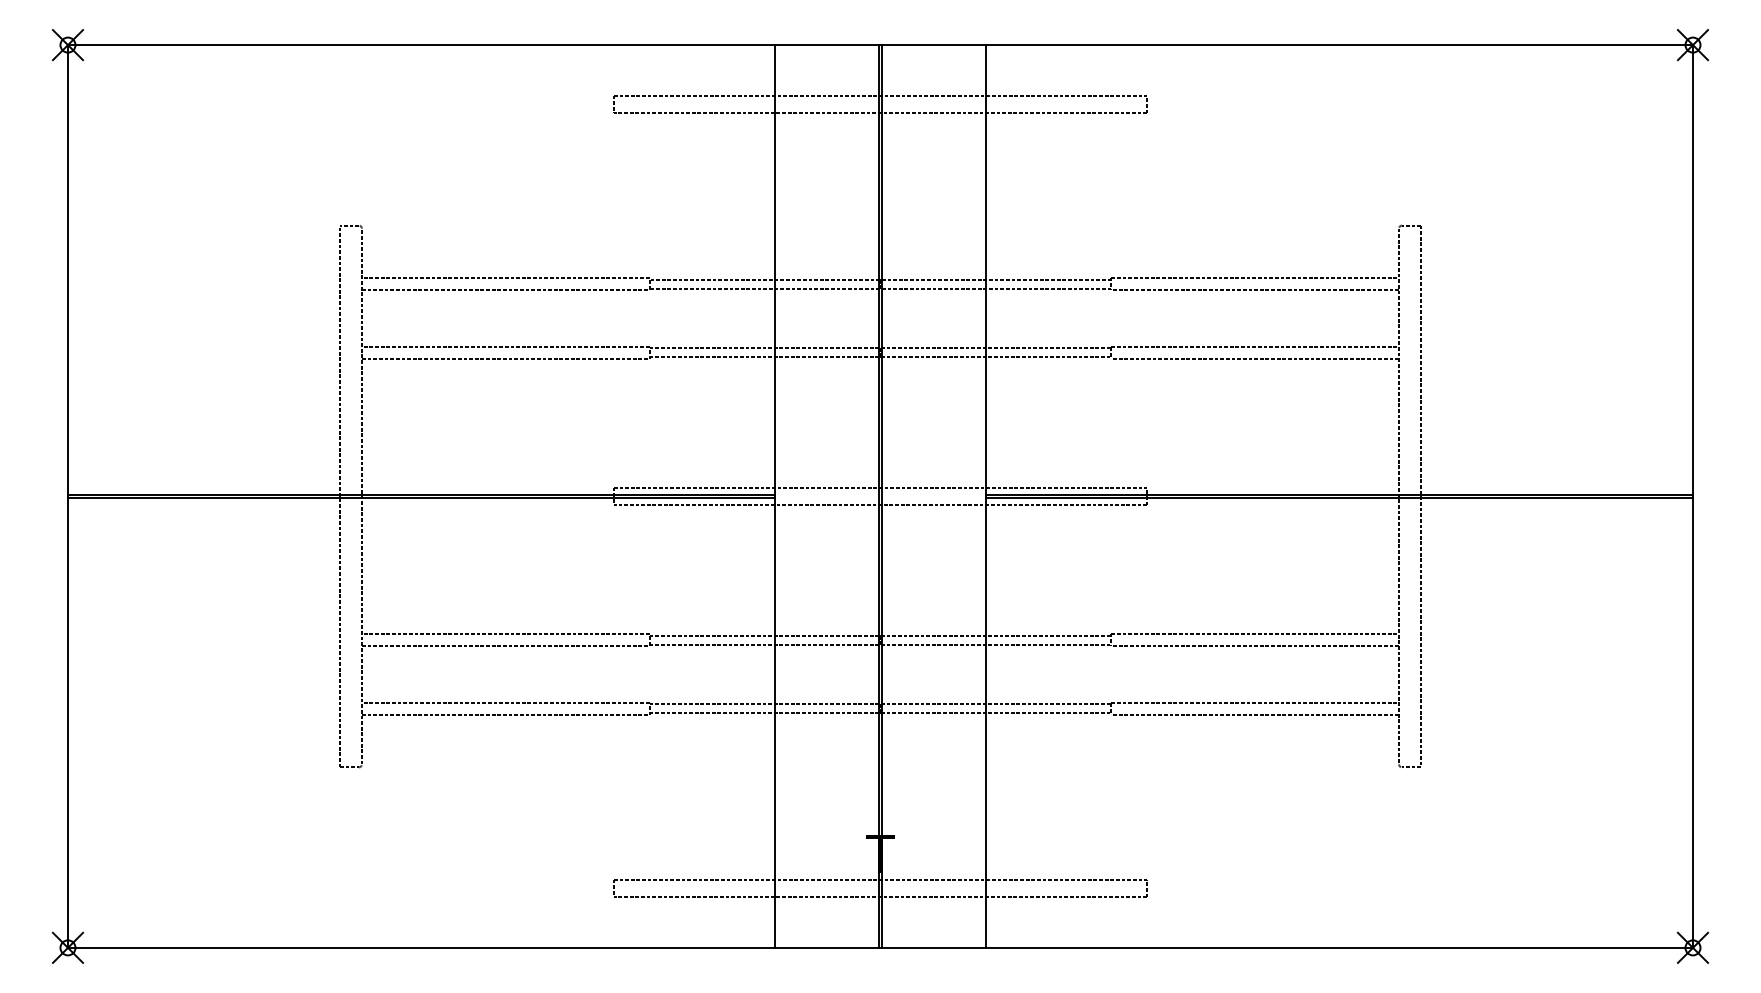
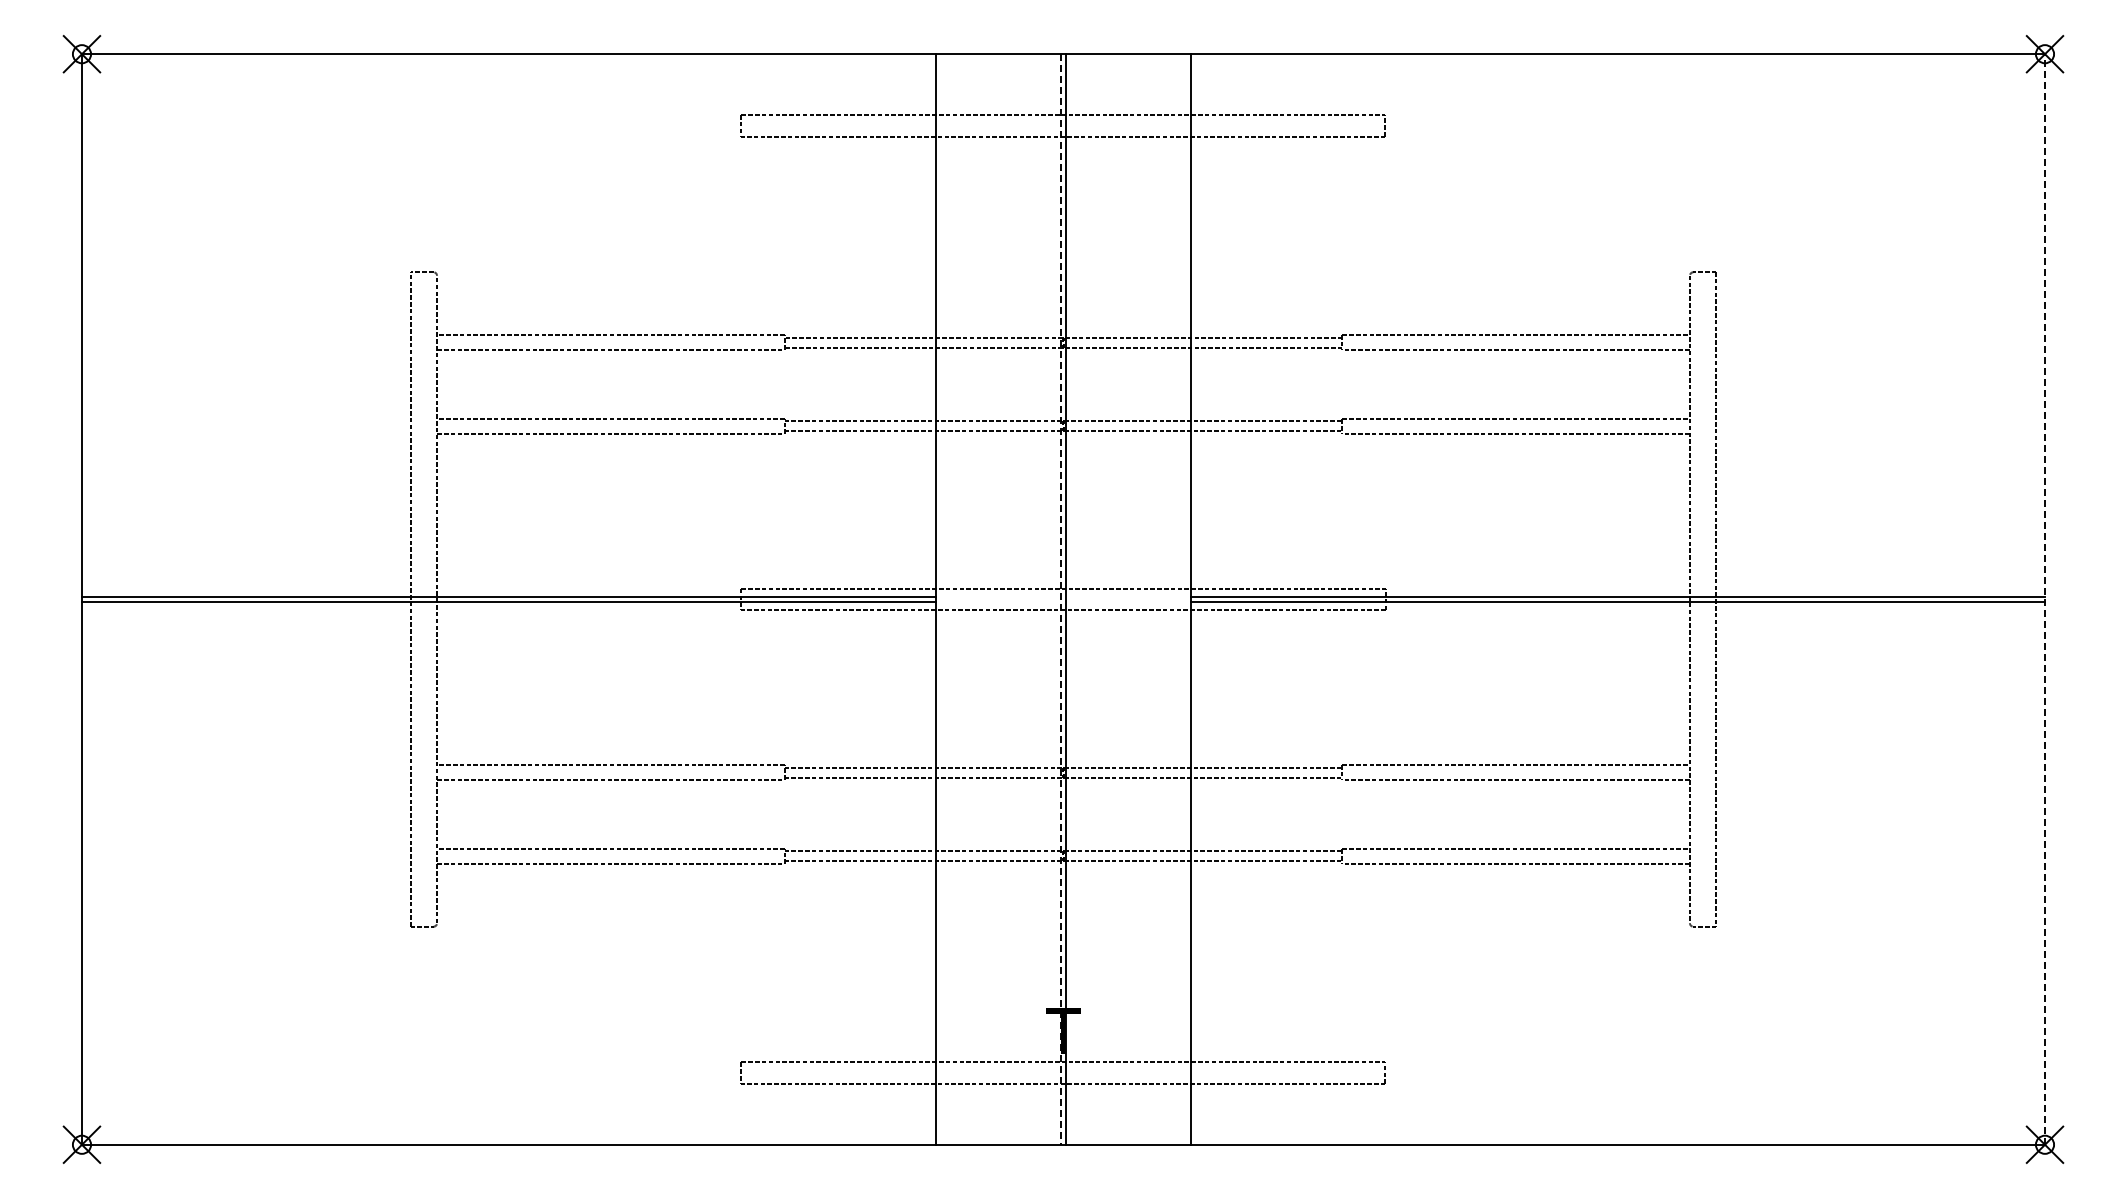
line: (878, 496) -> (1061, 599), solid -> dashed
line: (1693, 496) -> (2045, 599), solid -> dashed

